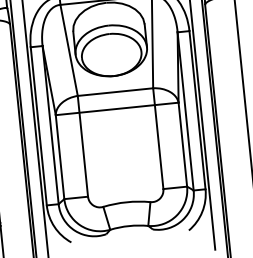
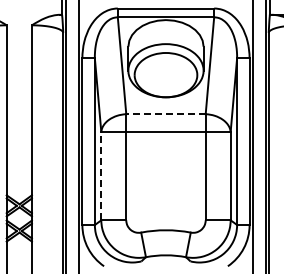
line: (115, 92) -> (165, 114), solid -> dashed
line: (60, 156) -> (101, 175), solid -> dashed

